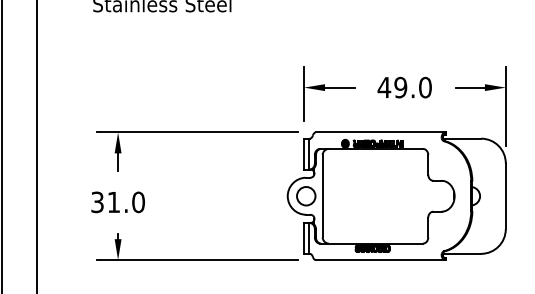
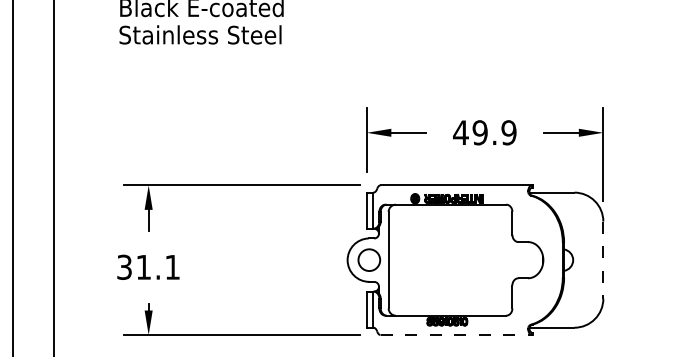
text: (424, 87) -> (508, 132), 49.0 -> 49.9
line: (505, 196) -> (603, 260), solid -> dashed
text: (138, 201) -> (172, 266), 31.0 -> 31.1
line: (381, 259) -> (457, 334), solid -> dashed

